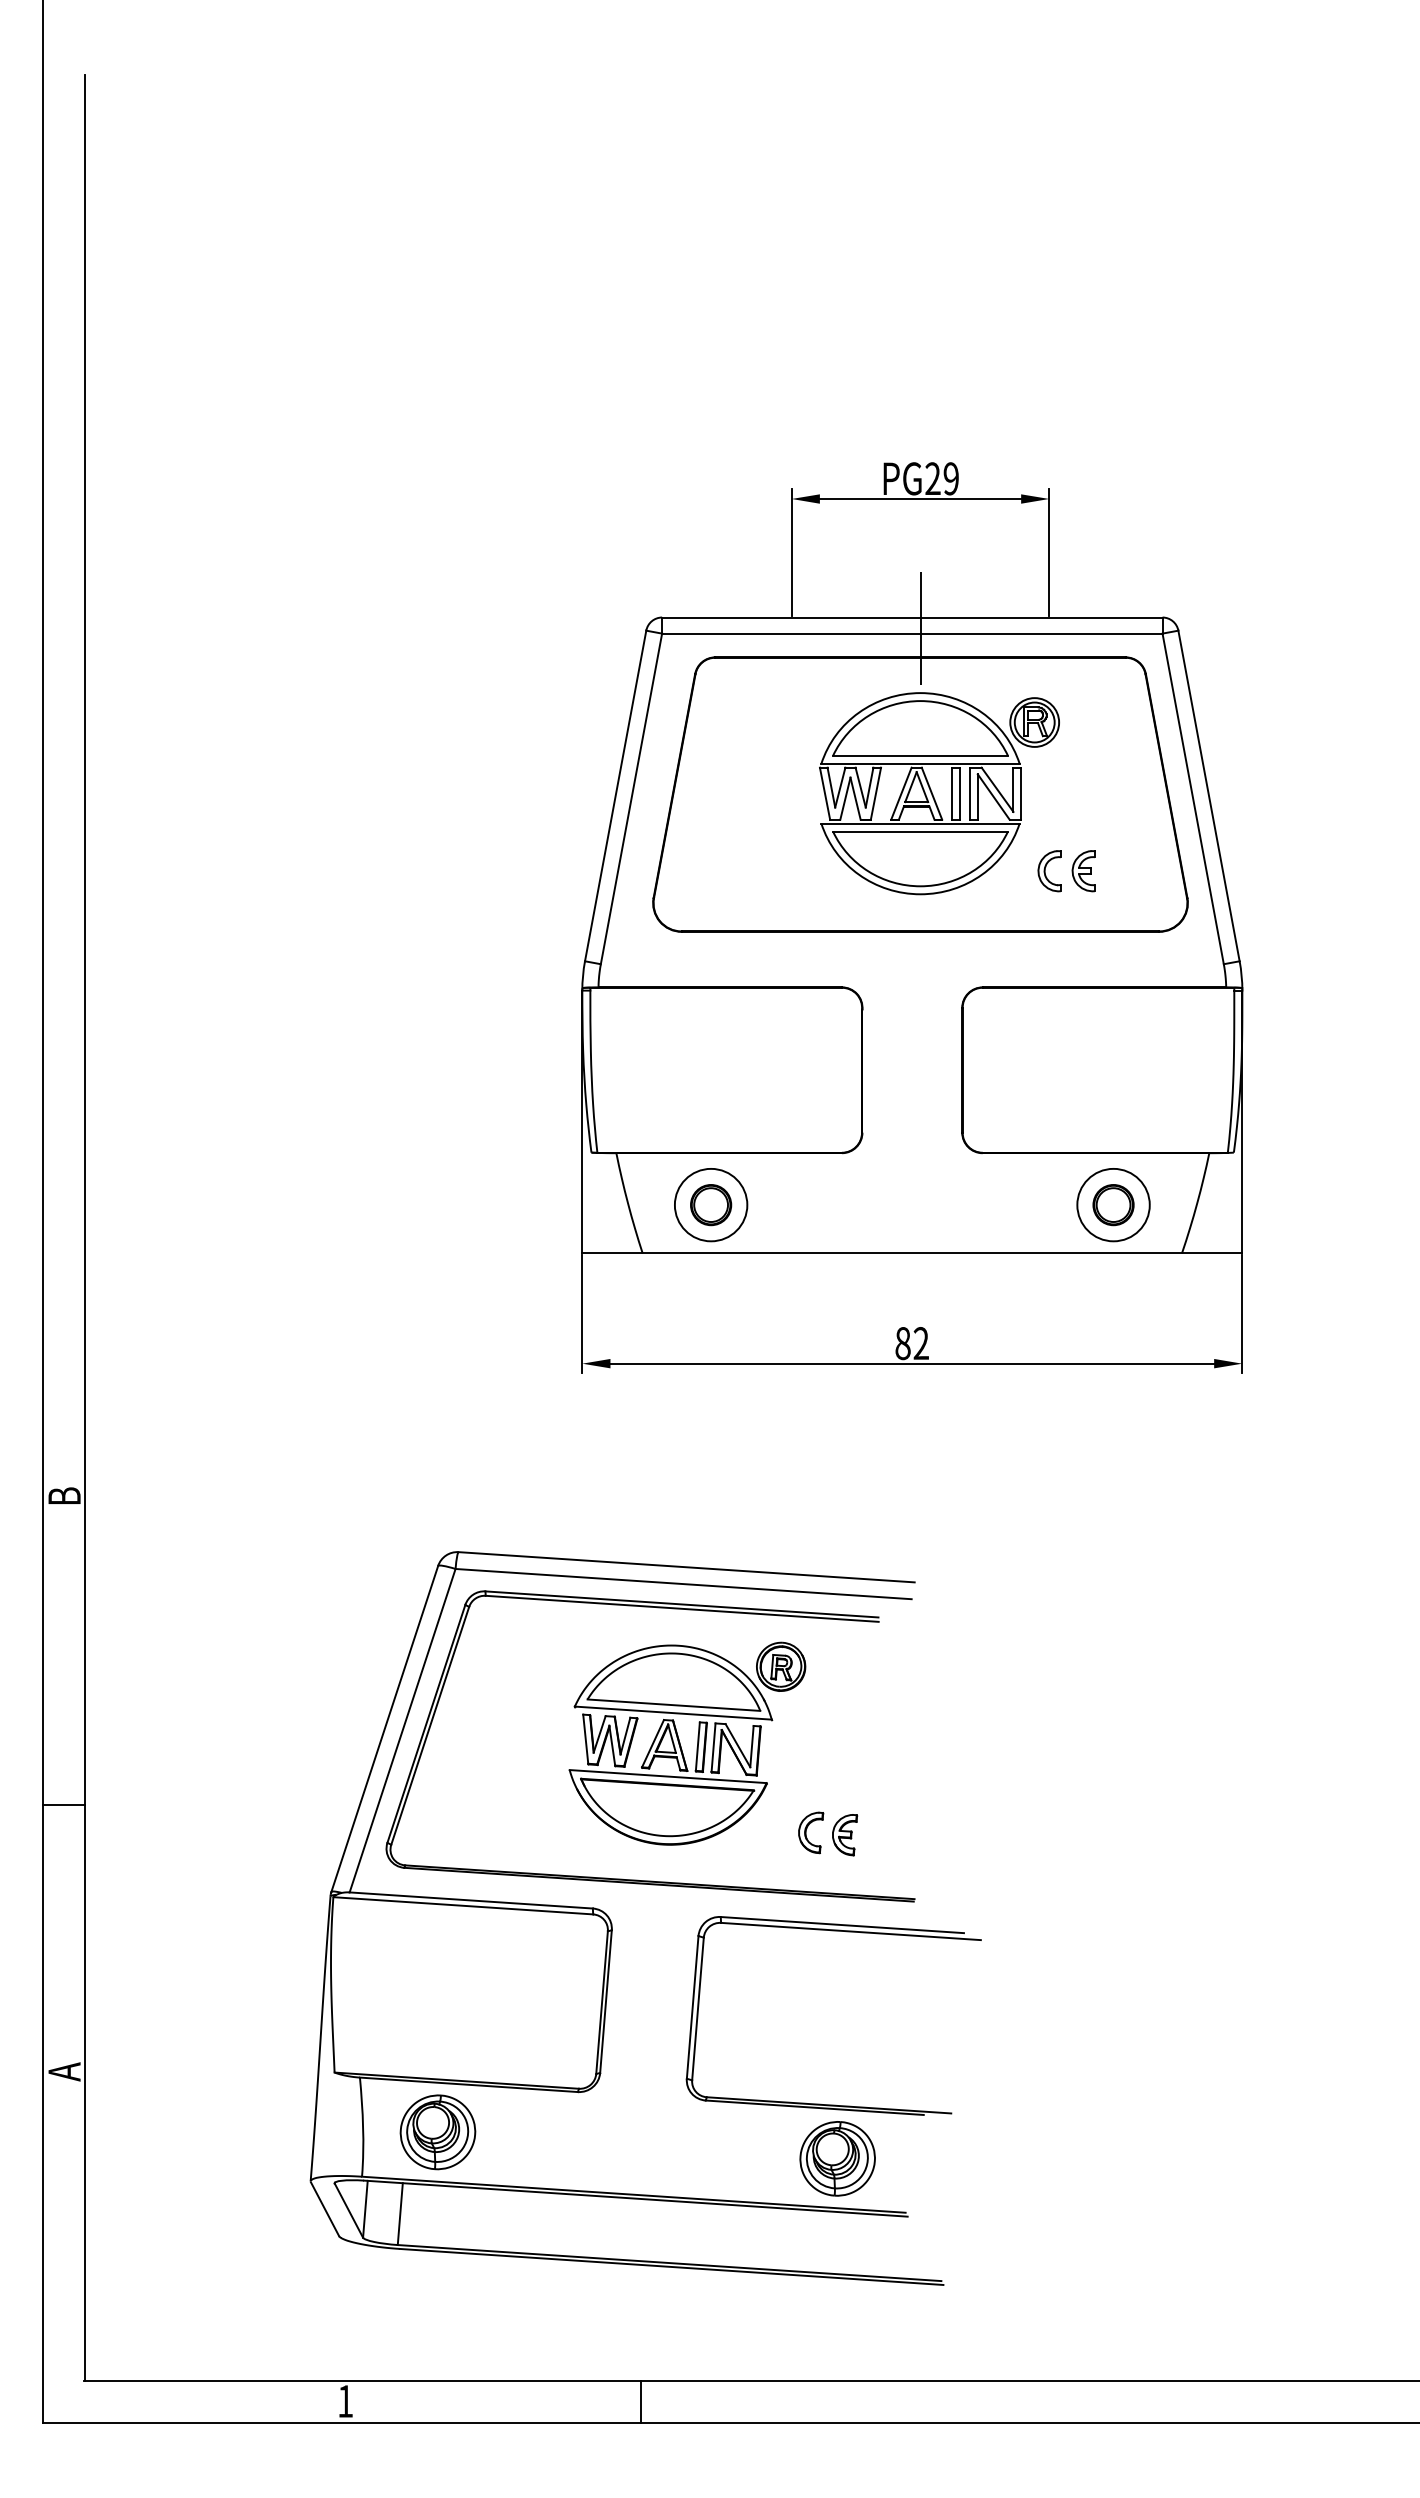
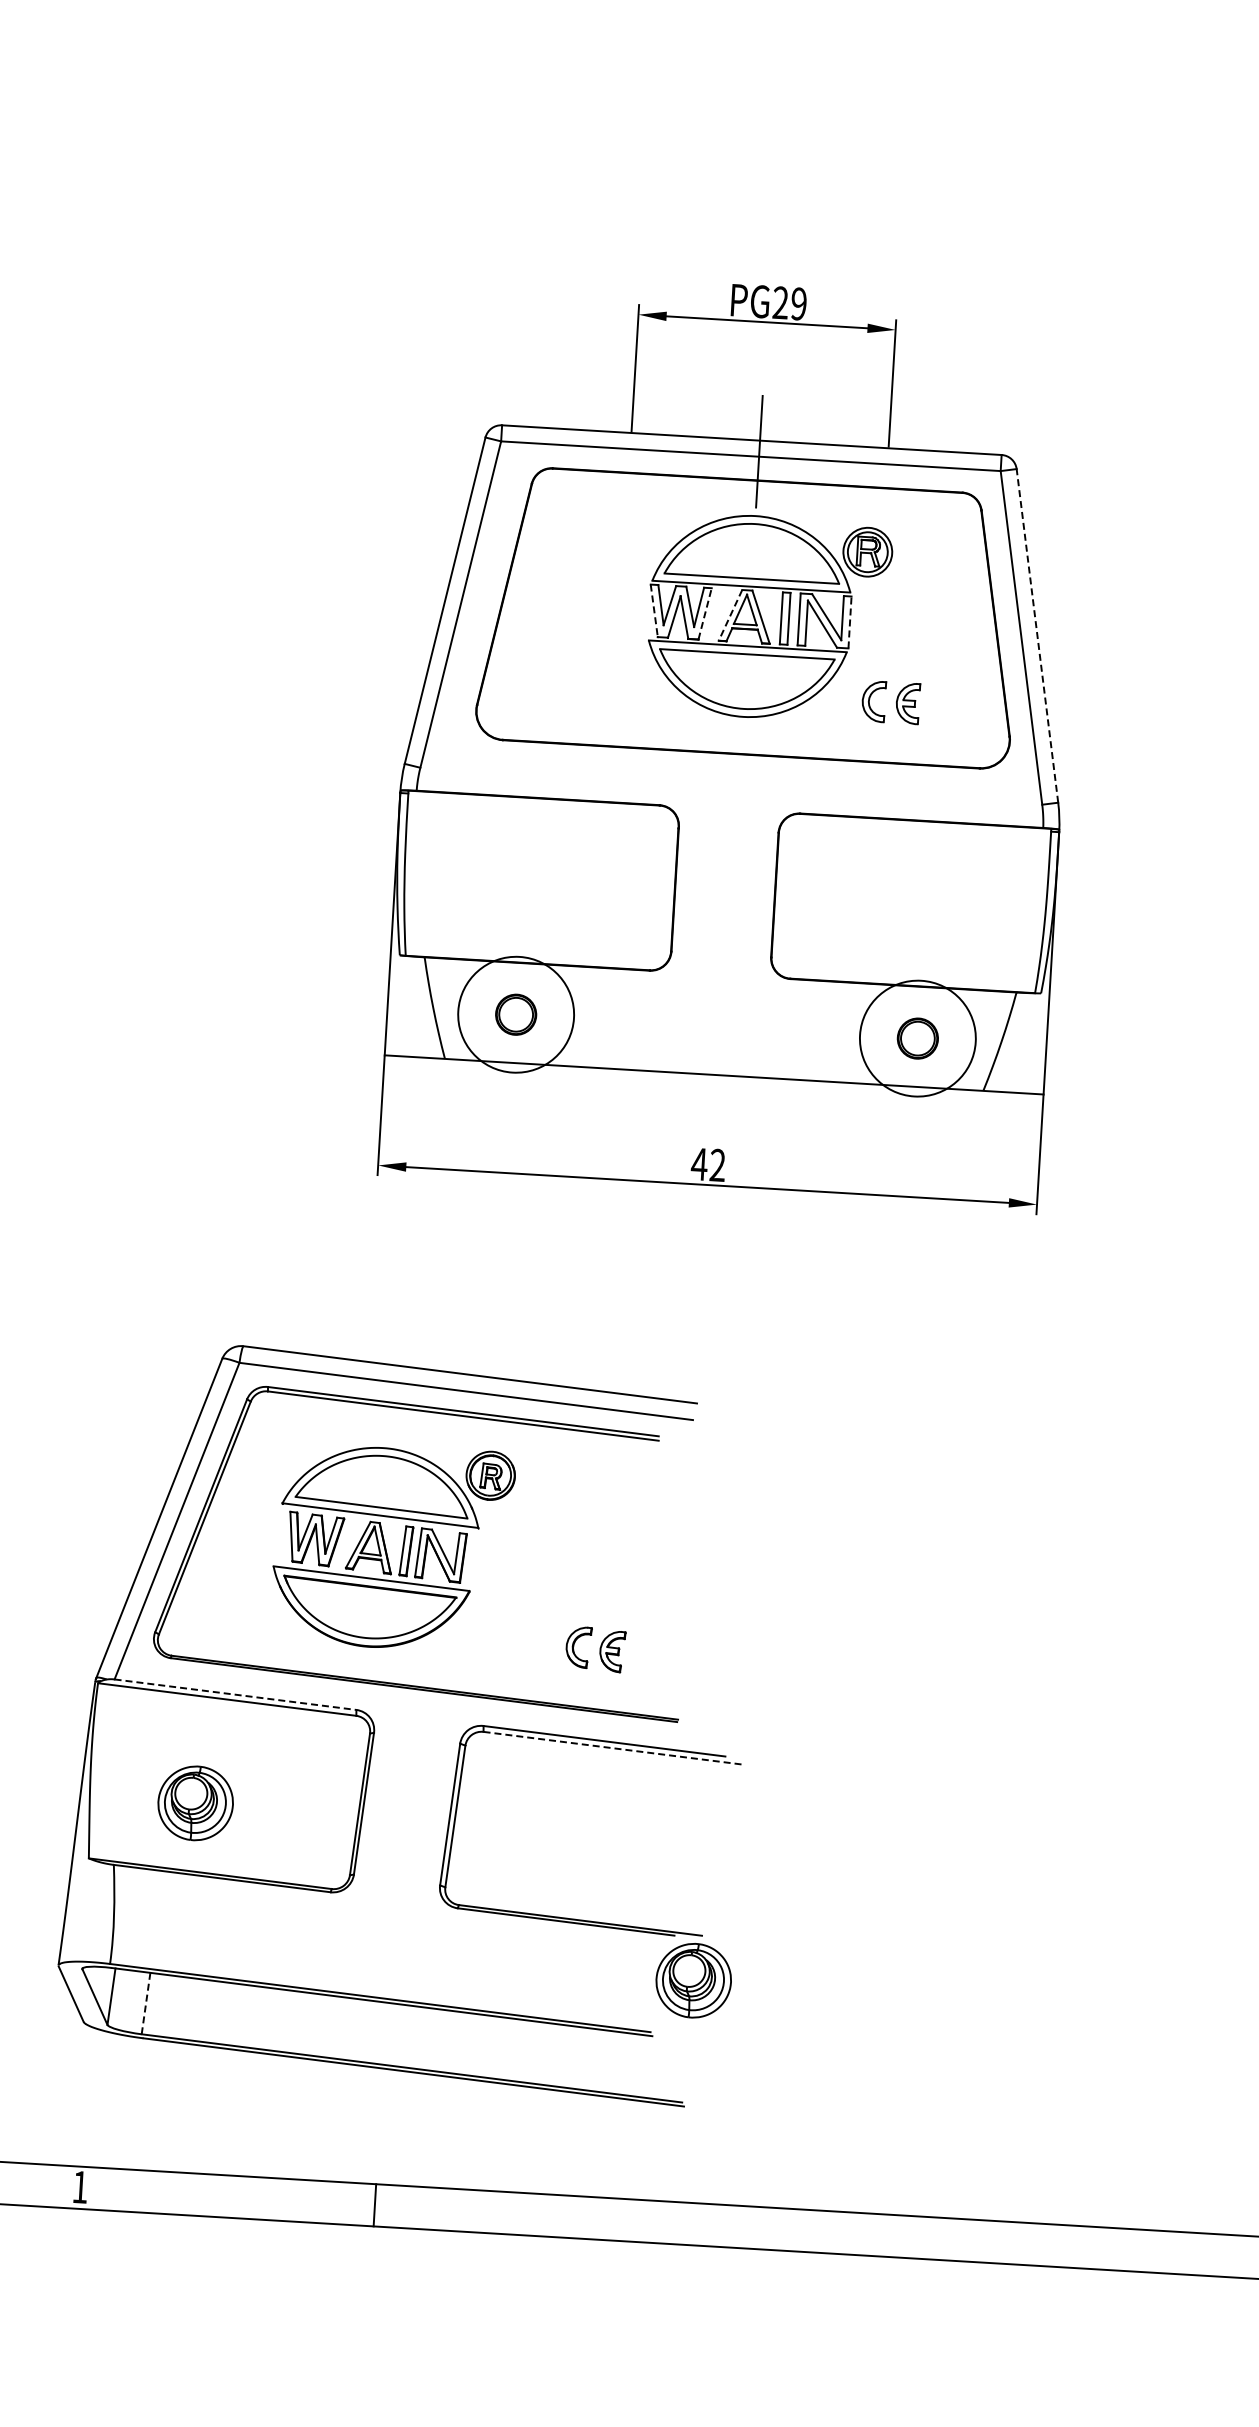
line: (876, 793) -> (705, 613), solid -> dashed
line: (901, 793) -> (730, 615), solid -> dashed
line: (1021, 793) -> (850, 622), solid -> dashed
line: (825, 794) -> (654, 611), solid -> dashed
line: (1208, 795) -> (1036, 635), solid -> dashed
circle: (710, 1204) -> (515, 1014), size x1.6
circle: (1113, 1204) -> (917, 1038), size x1.6
text: (902, 1343) -> (699, 1164), 82 -> 42
part: (681, 1746) -> (386, 1549), moved
line: (471, 1900) -> (235, 1694), solid -> dashed
line: (851, 1931) -> (613, 1748), solid -> dashed
part: (437, 2132) -> (195, 1803), moved
part: (837, 2158) -> (693, 1980), moved
line: (400, 2214) -> (146, 2003), solid -> dashed

